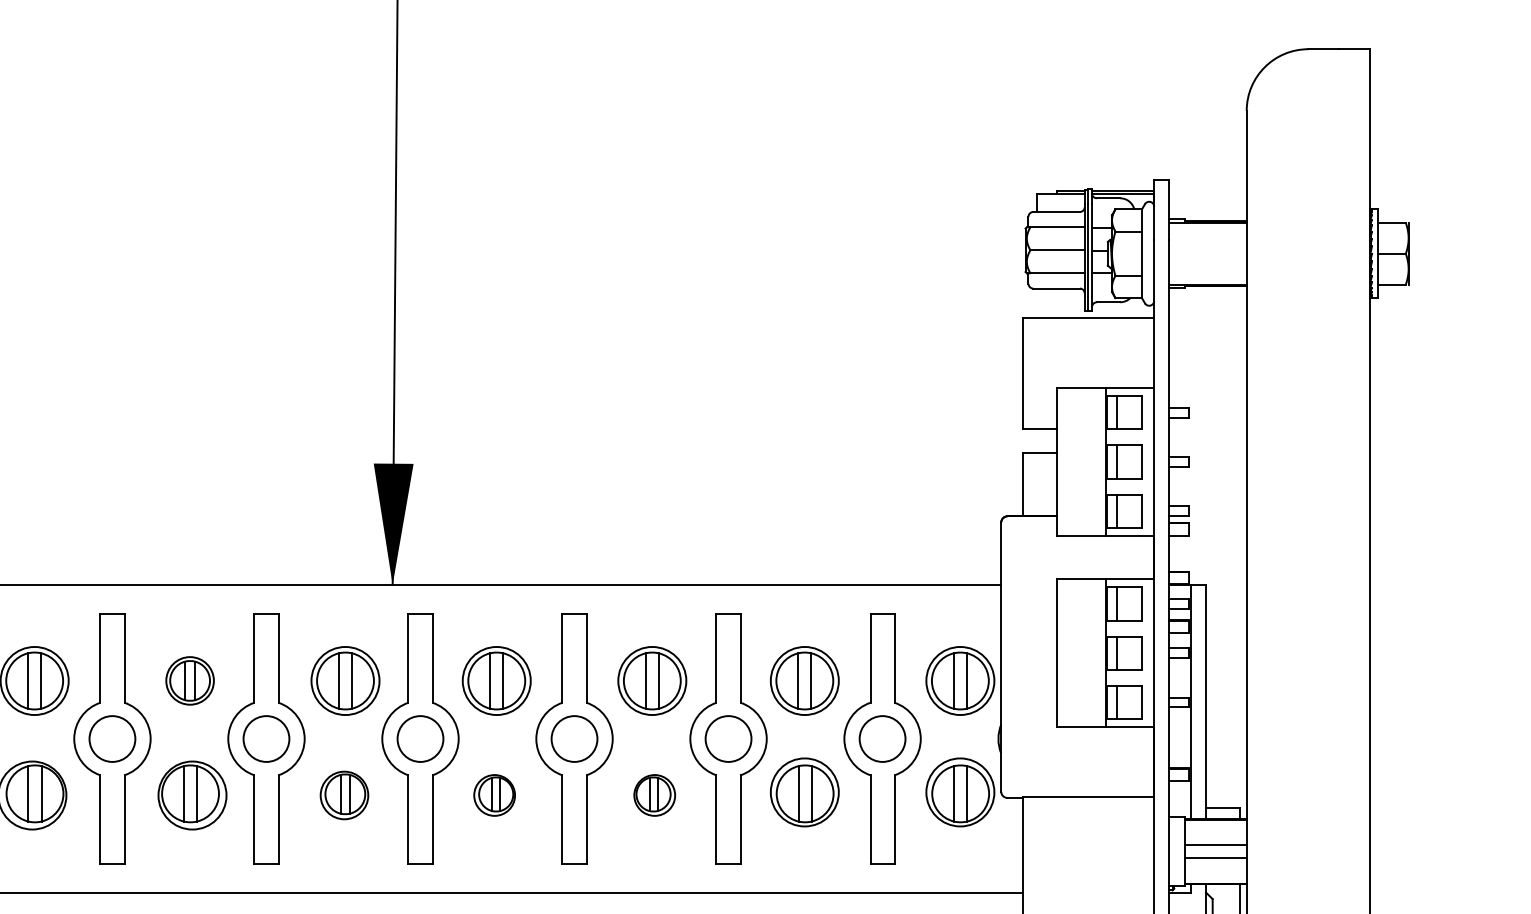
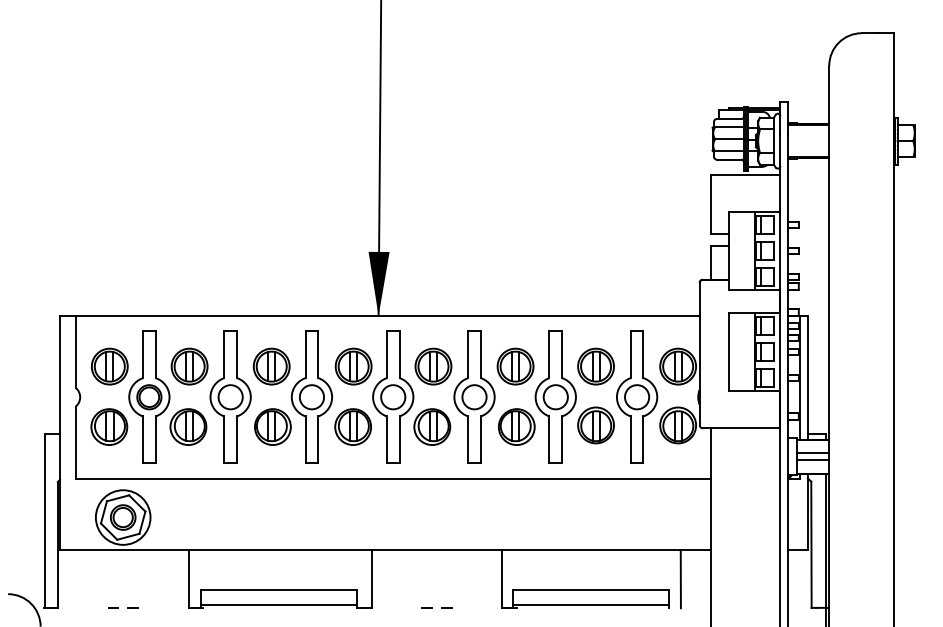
part: (189, 680) -> (271, 366), size x1.43
part: (343, 794) -> (352, 426), size x1.43
part: (494, 794) -> (432, 426), size x1.67
part: (654, 794) -> (516, 426), size x1.67

